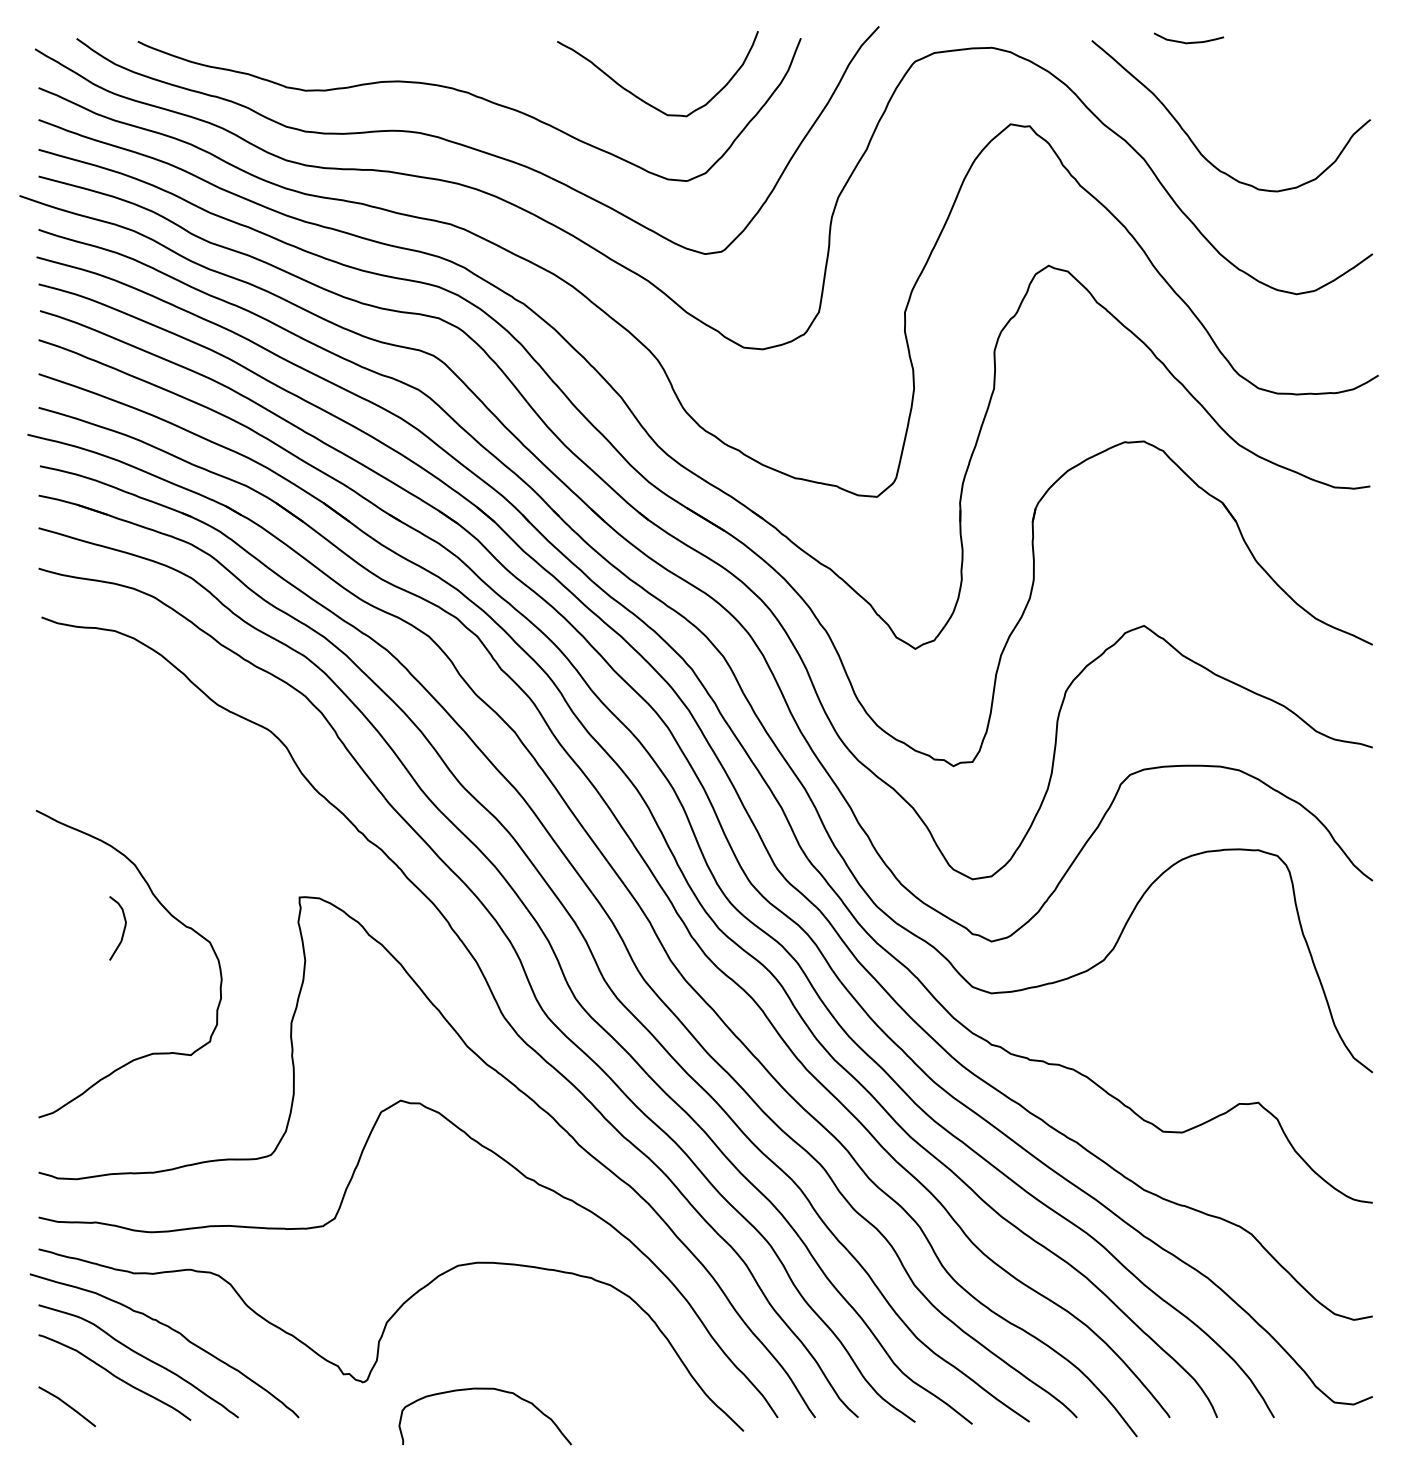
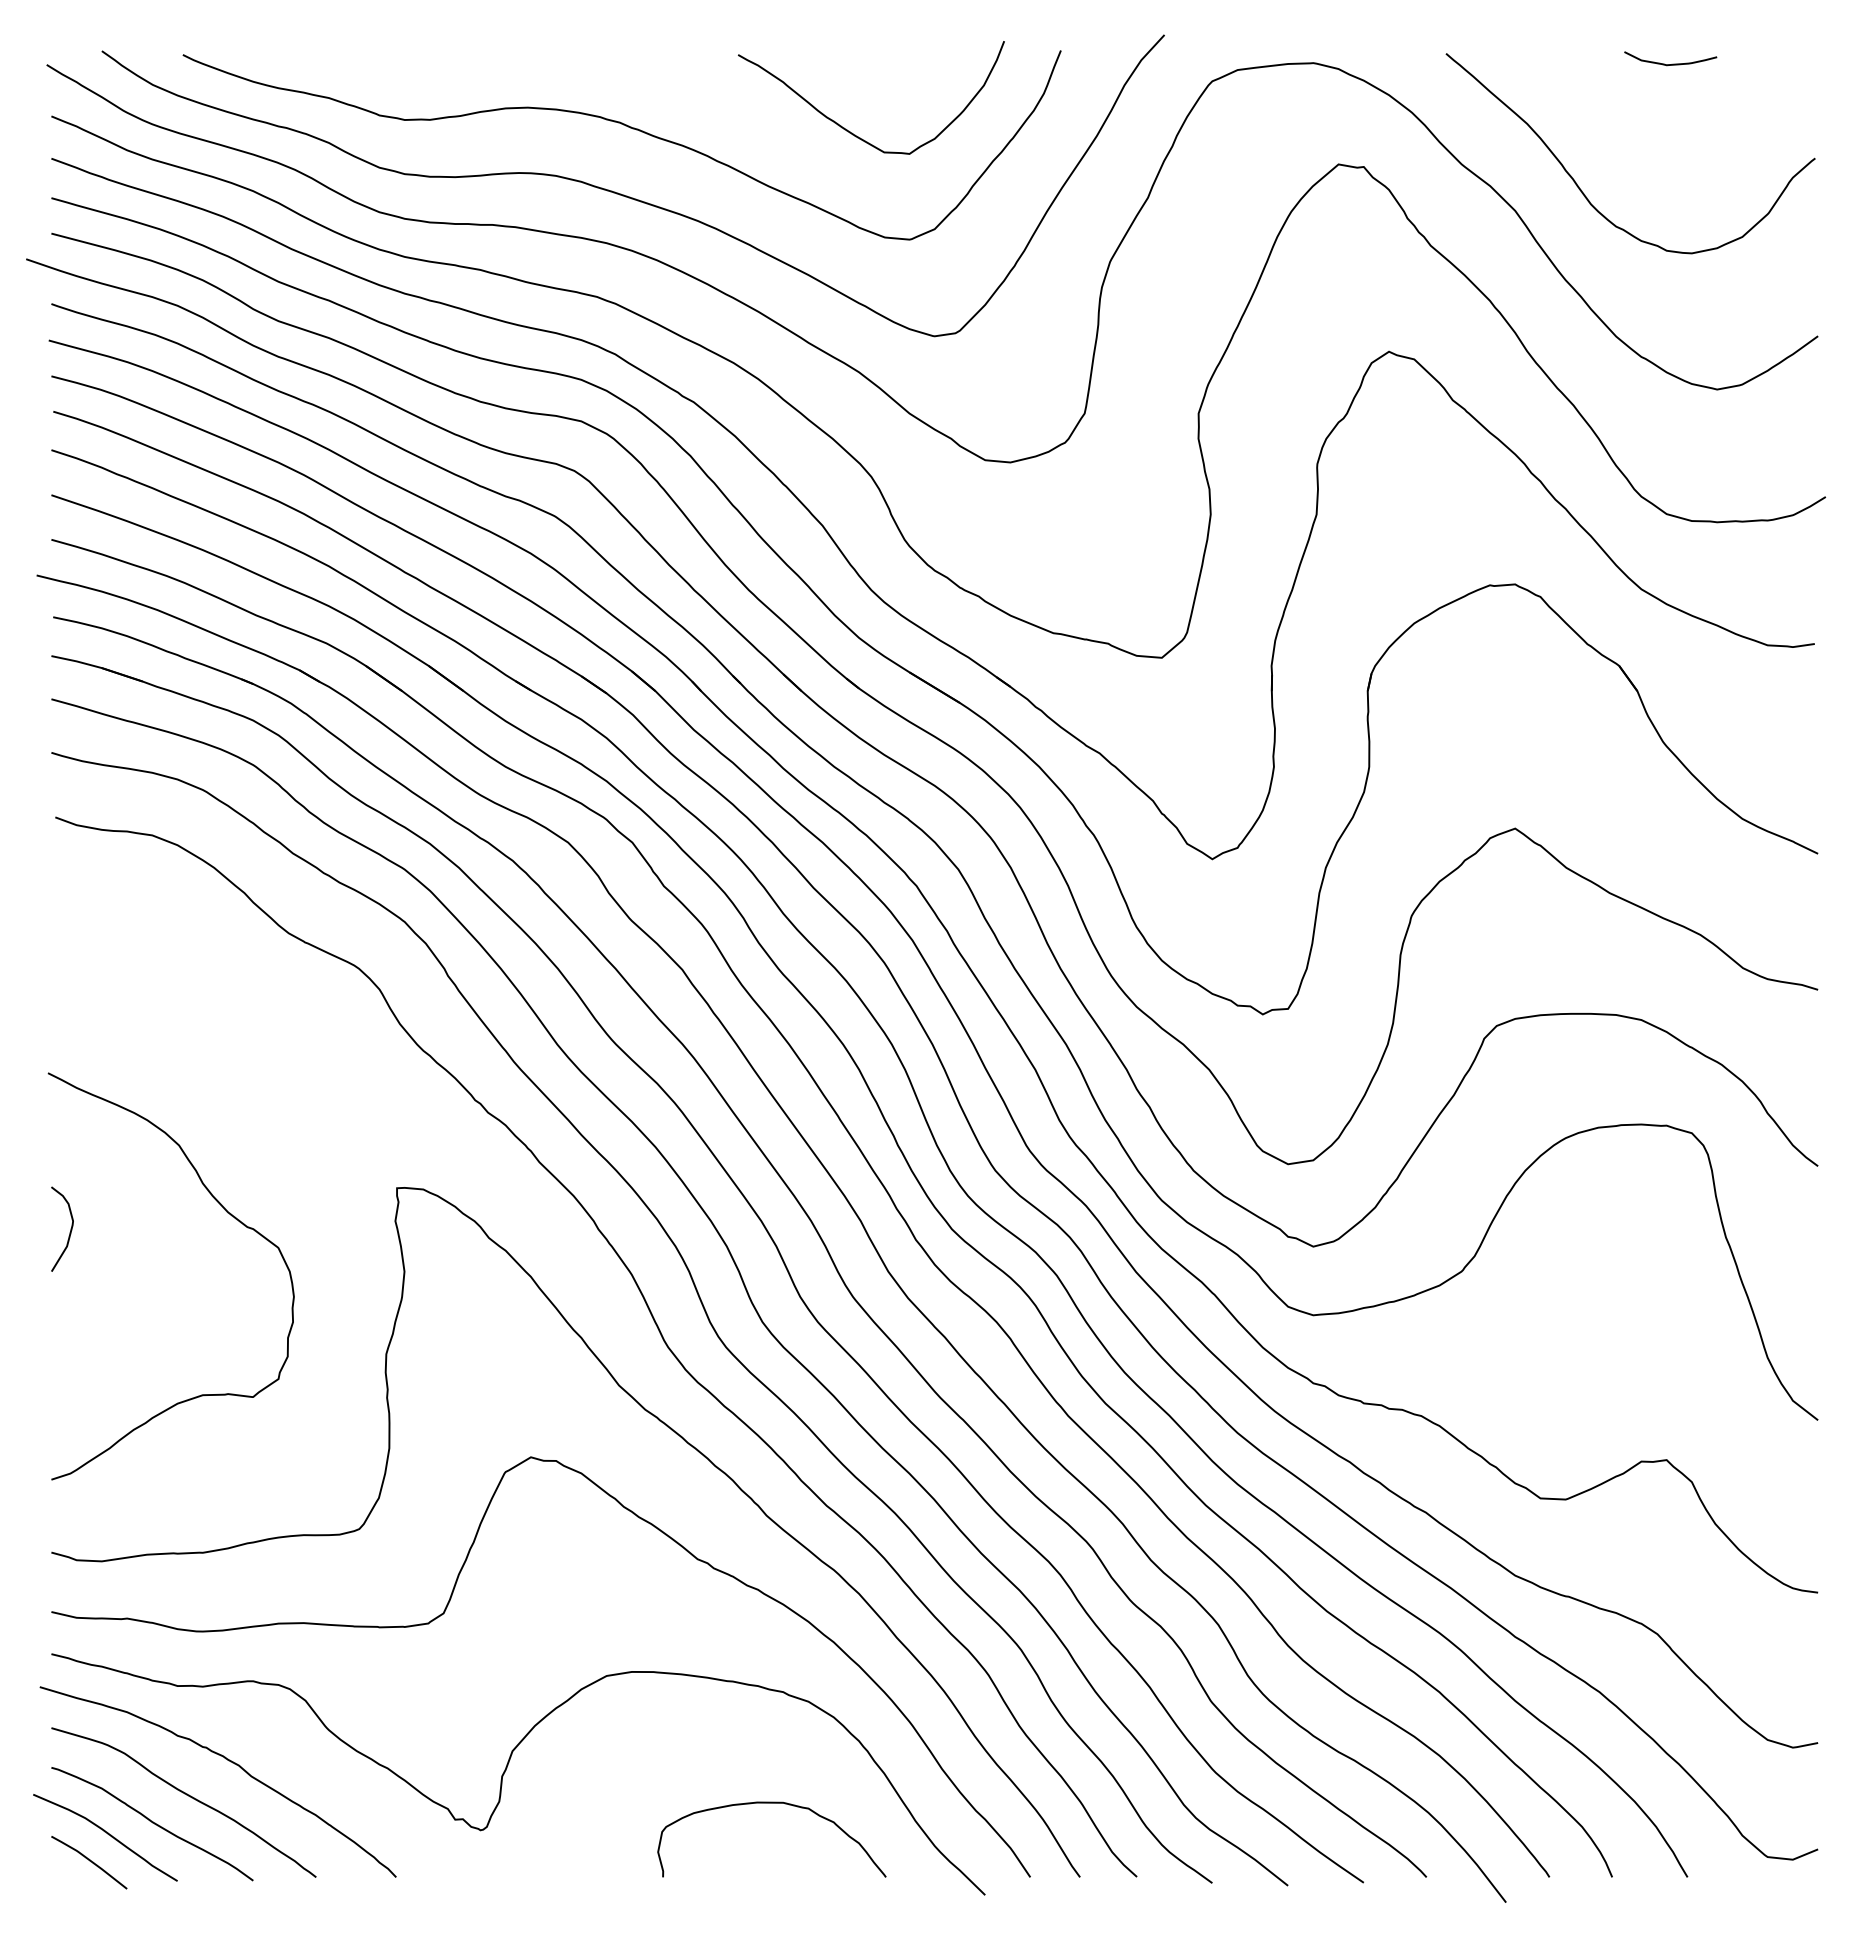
curve: (1190, 42) -> (1672, 63), moved
curve: (123, 927) -> (70, 1228), moved
curve: (80, 1385) -> (107, 1834), added
curve: (484, 1389) -> (771, 1803), moved

